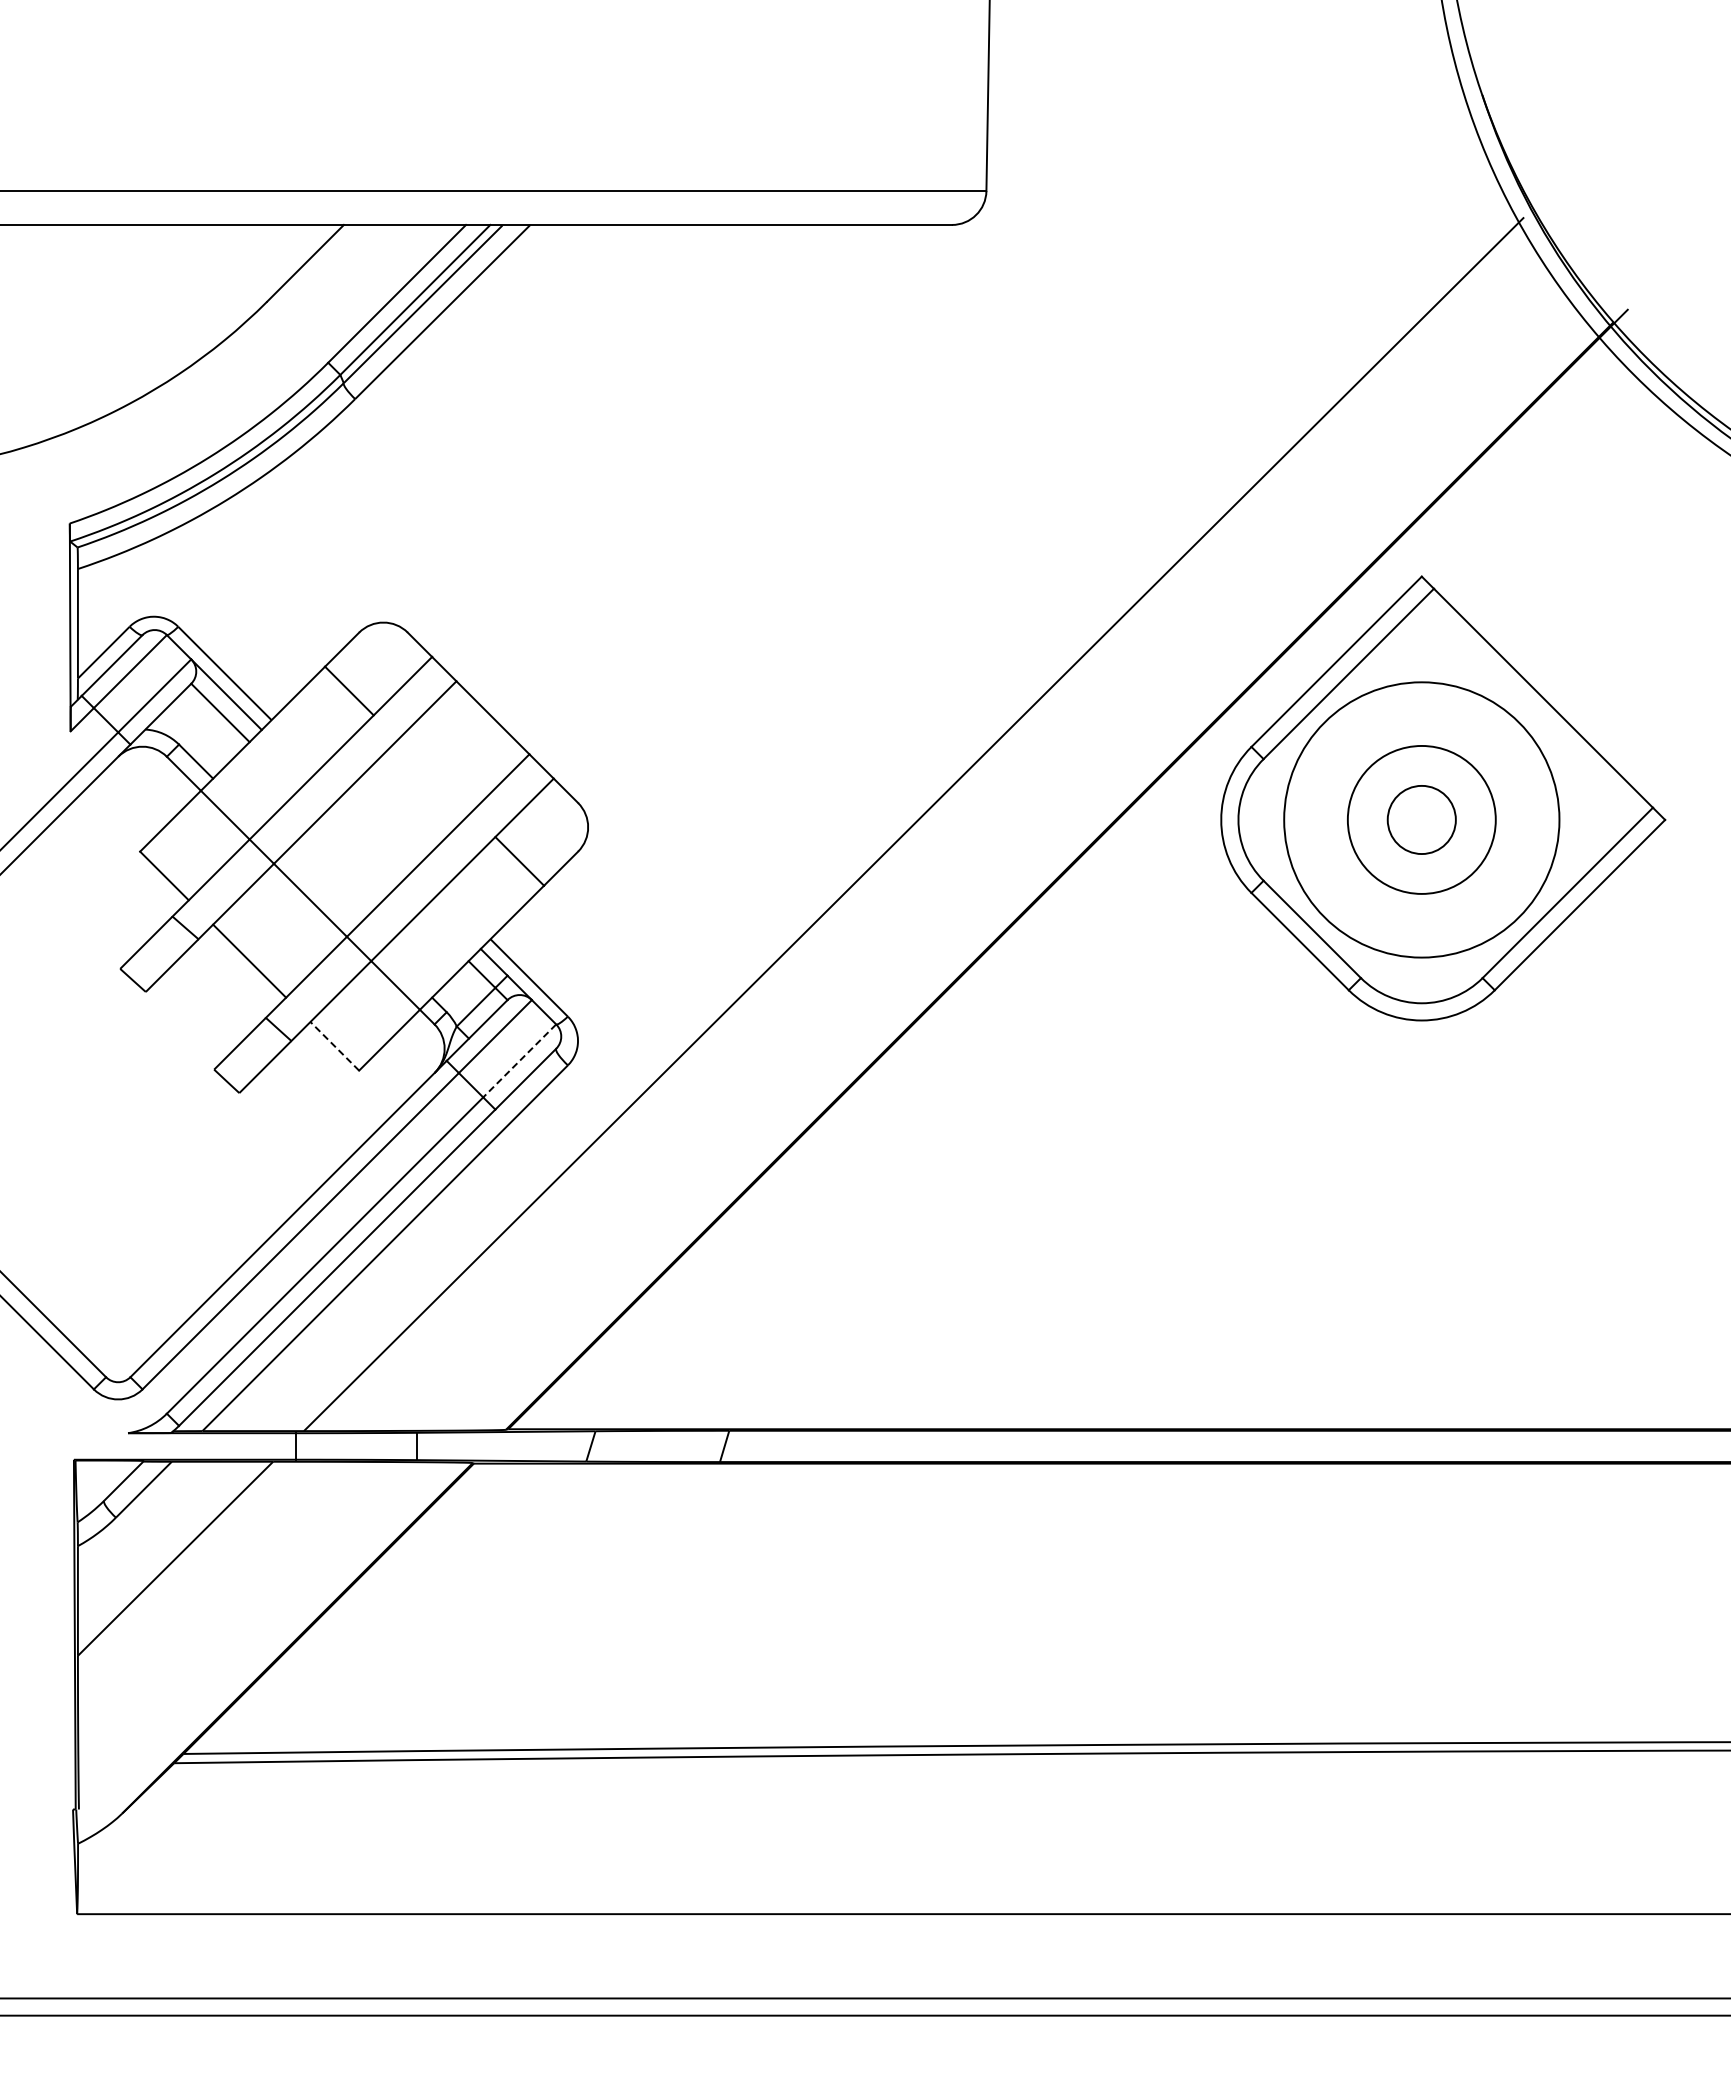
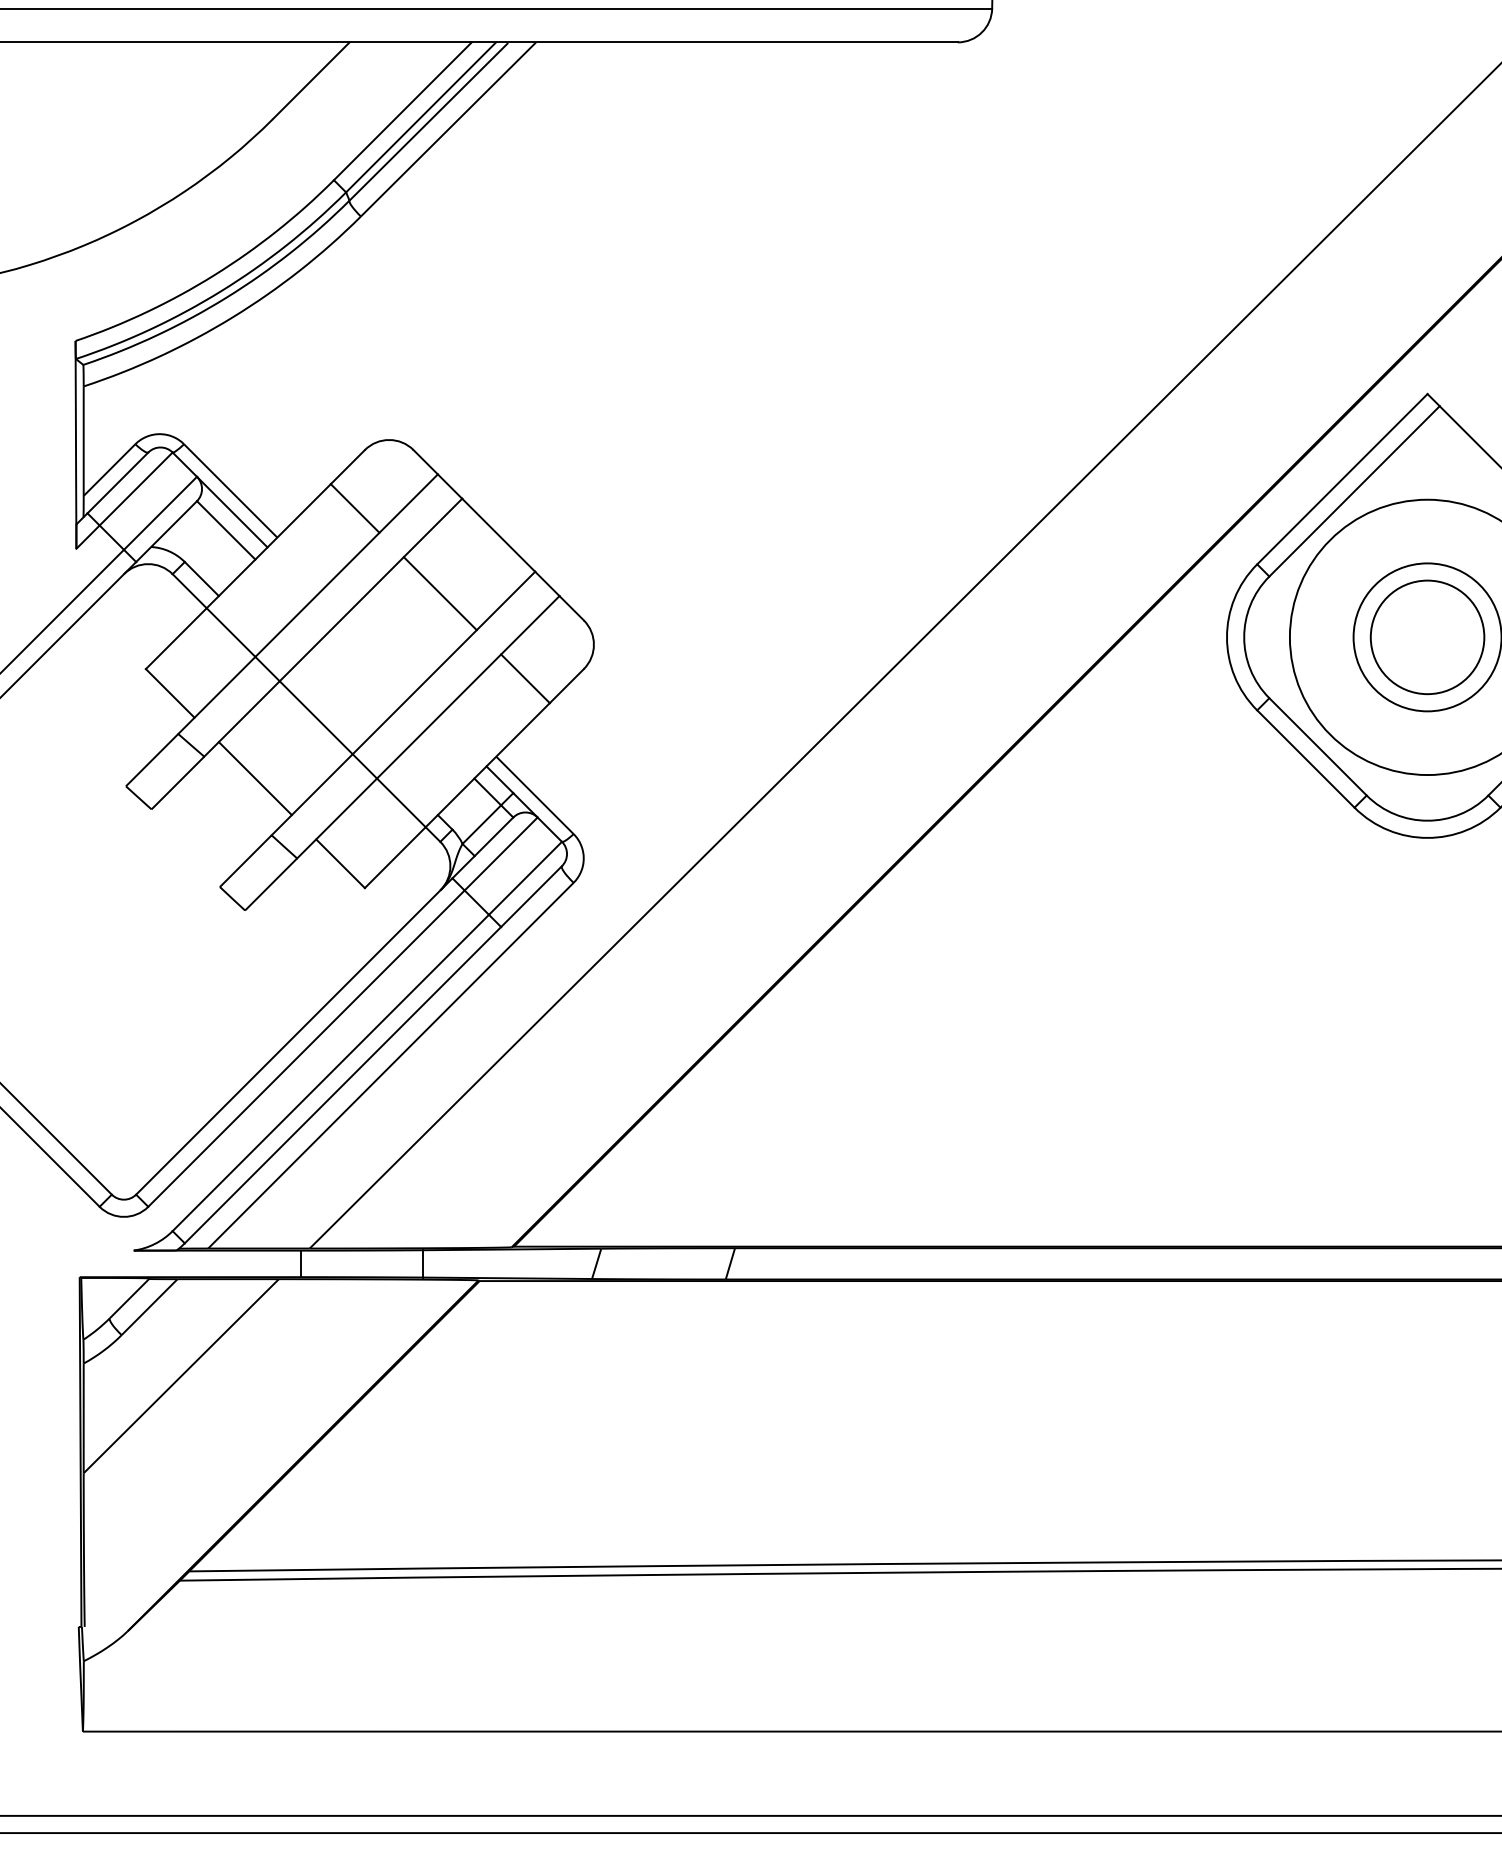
line: (434, 775) -> (440, 592), added
circle: (1421, 819) -> (1427, 636), size x1.67
line: (334, 1045) -> (340, 862), dashed -> solid
line: (519, 1060) -> (525, 877), dashed -> solid

